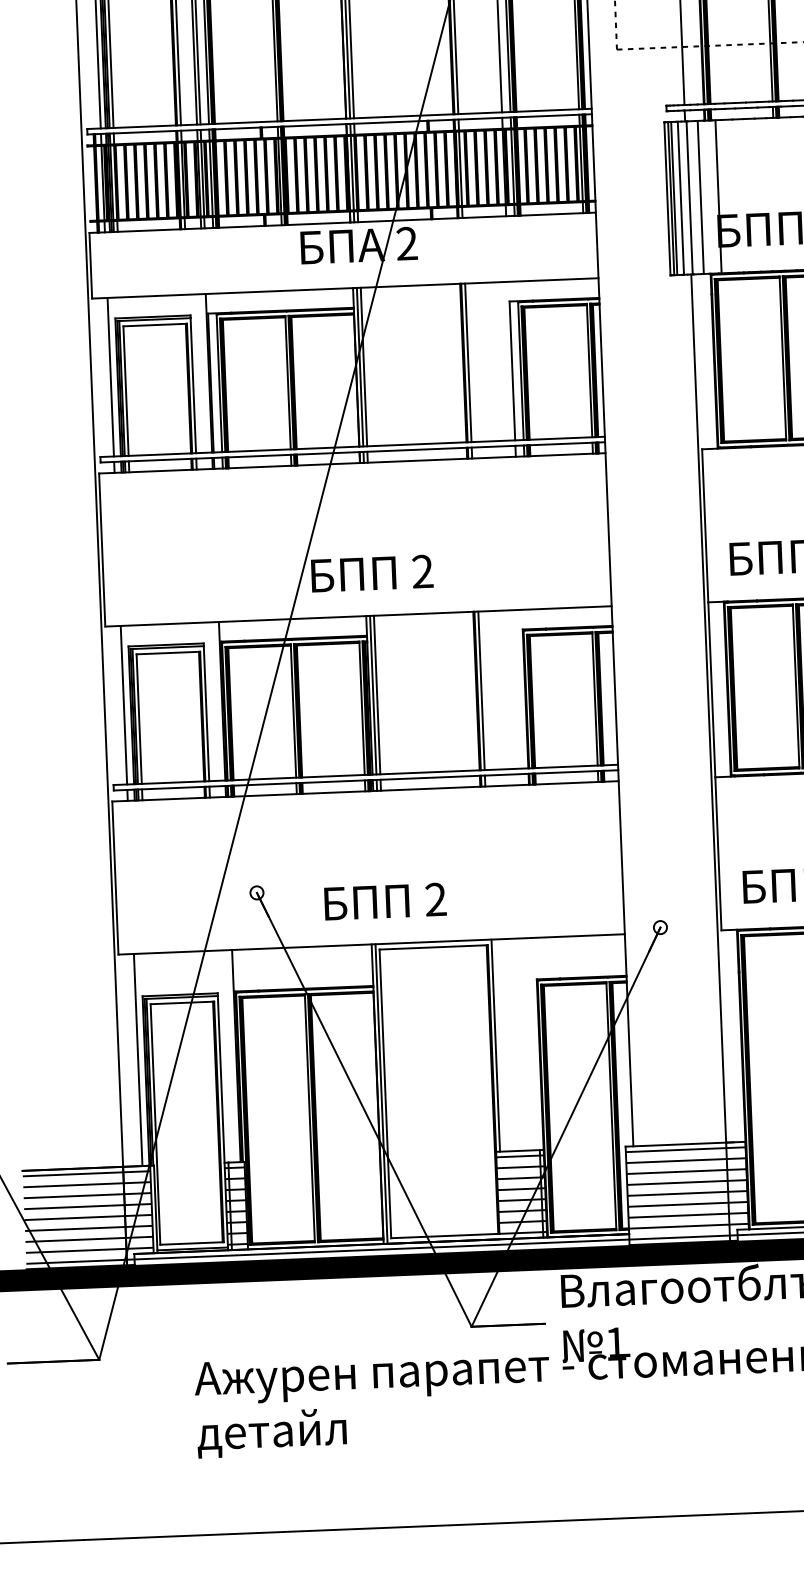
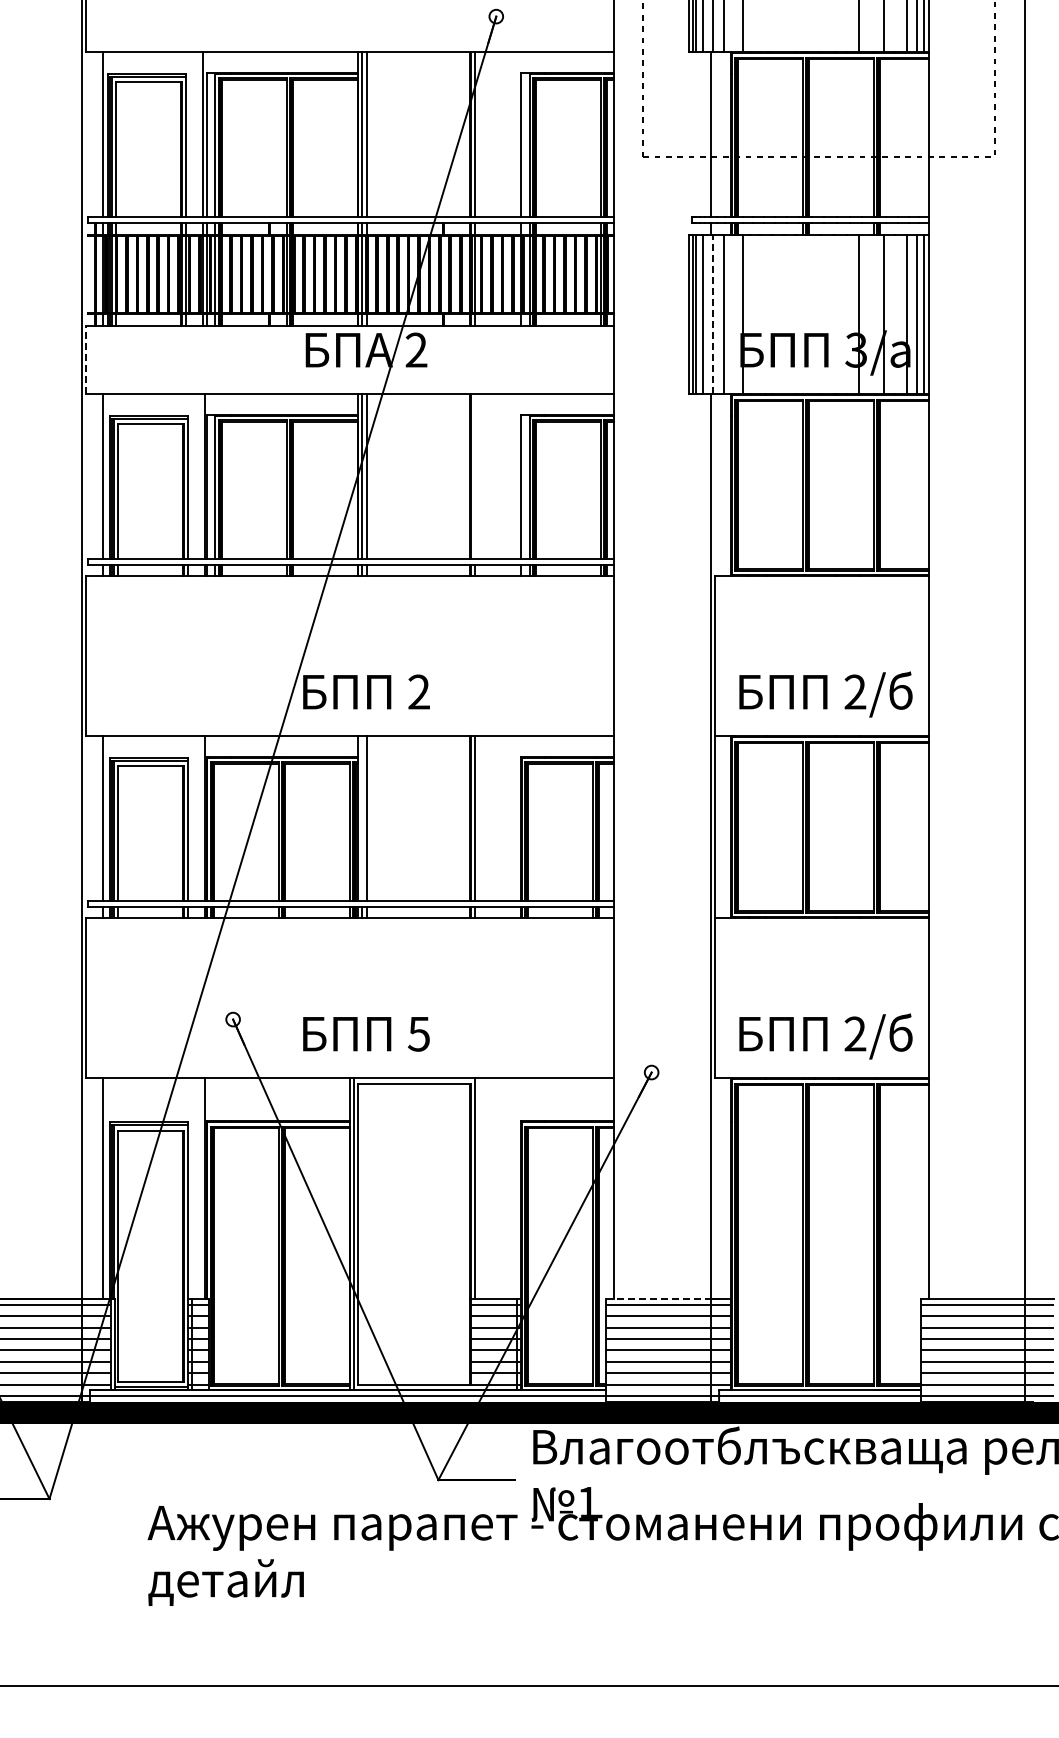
line: (689, 198) -> (712, 314), solid -> dashed
line: (90, 265) -> (86, 359), solid -> dashed
line: (468, 362) -> (475, 476), removed
line: (373, 695) -> (362, 818), removed
text: (435, 899) -> (418, 1033), 2 -> 5
line: (676, 1145) -> (659, 1299), solid -> dashed

